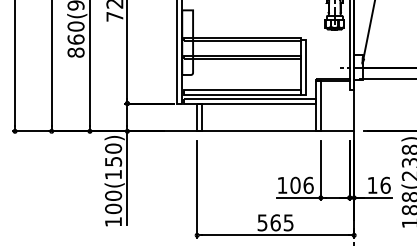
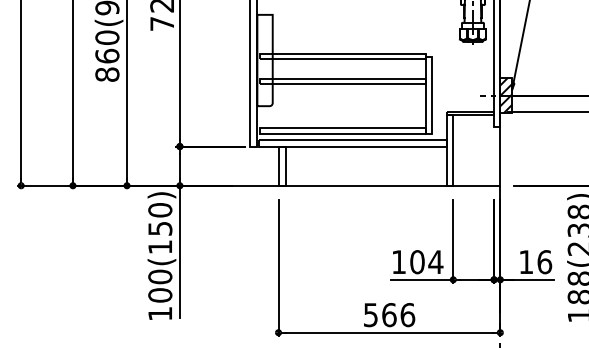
hatch: (358, 67) -> (506, 95), added
text: (308, 185) -> (435, 262), 106 -> 104
text: (288, 223) -> (407, 315), 565 -> 566

